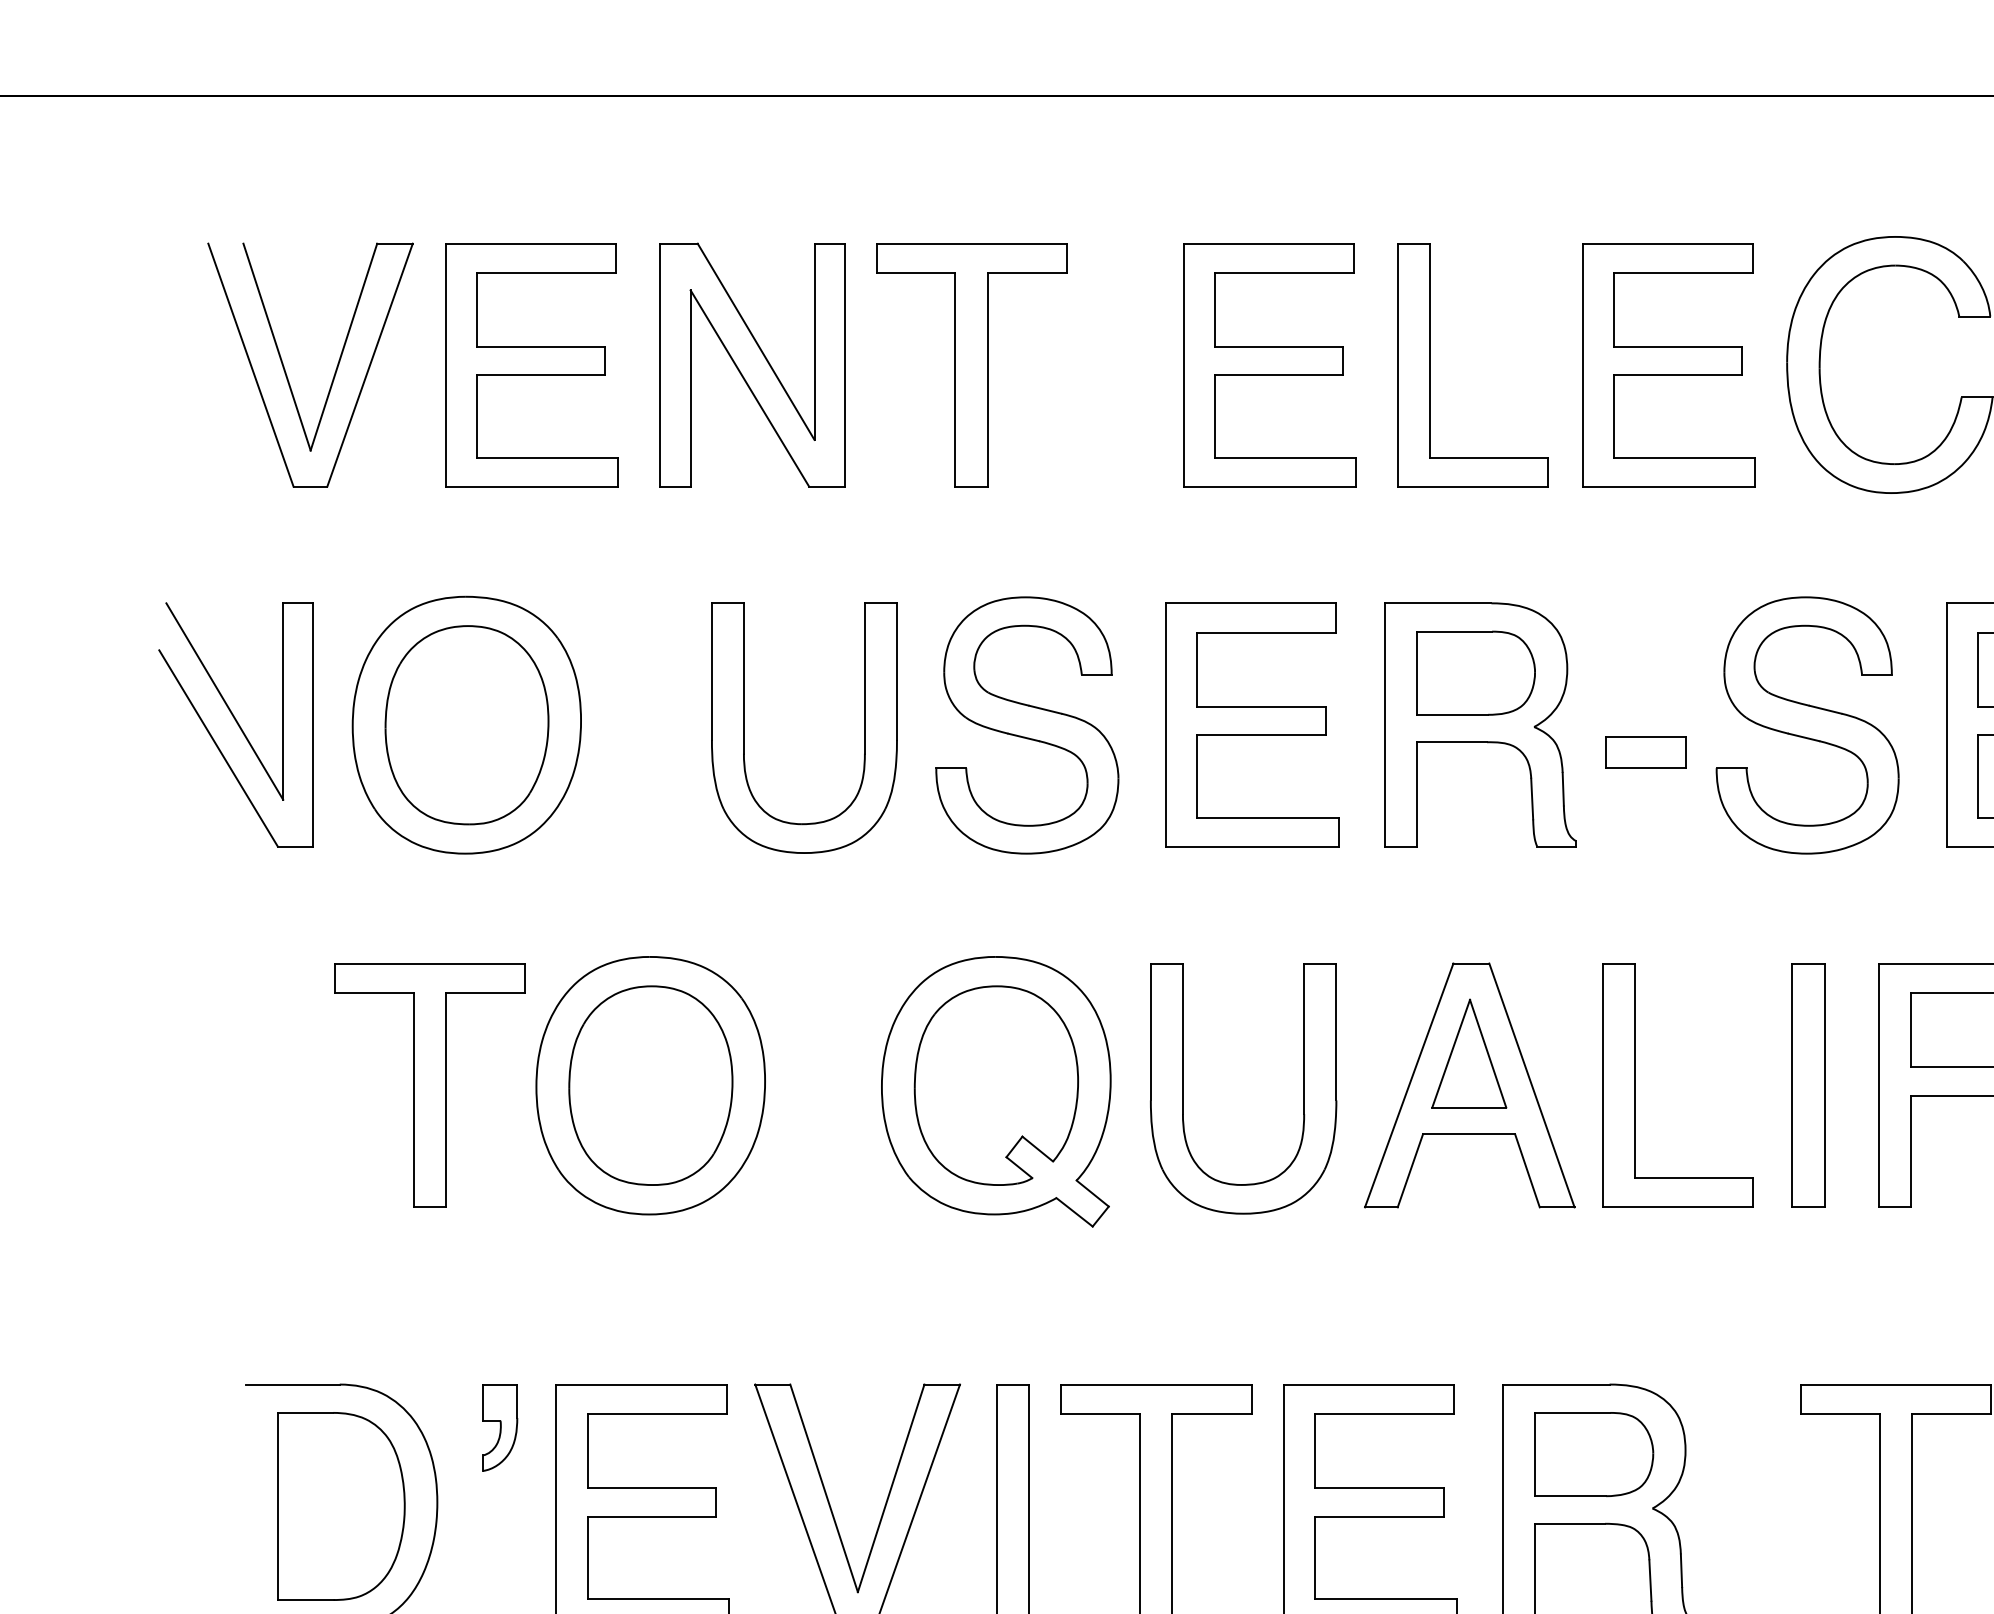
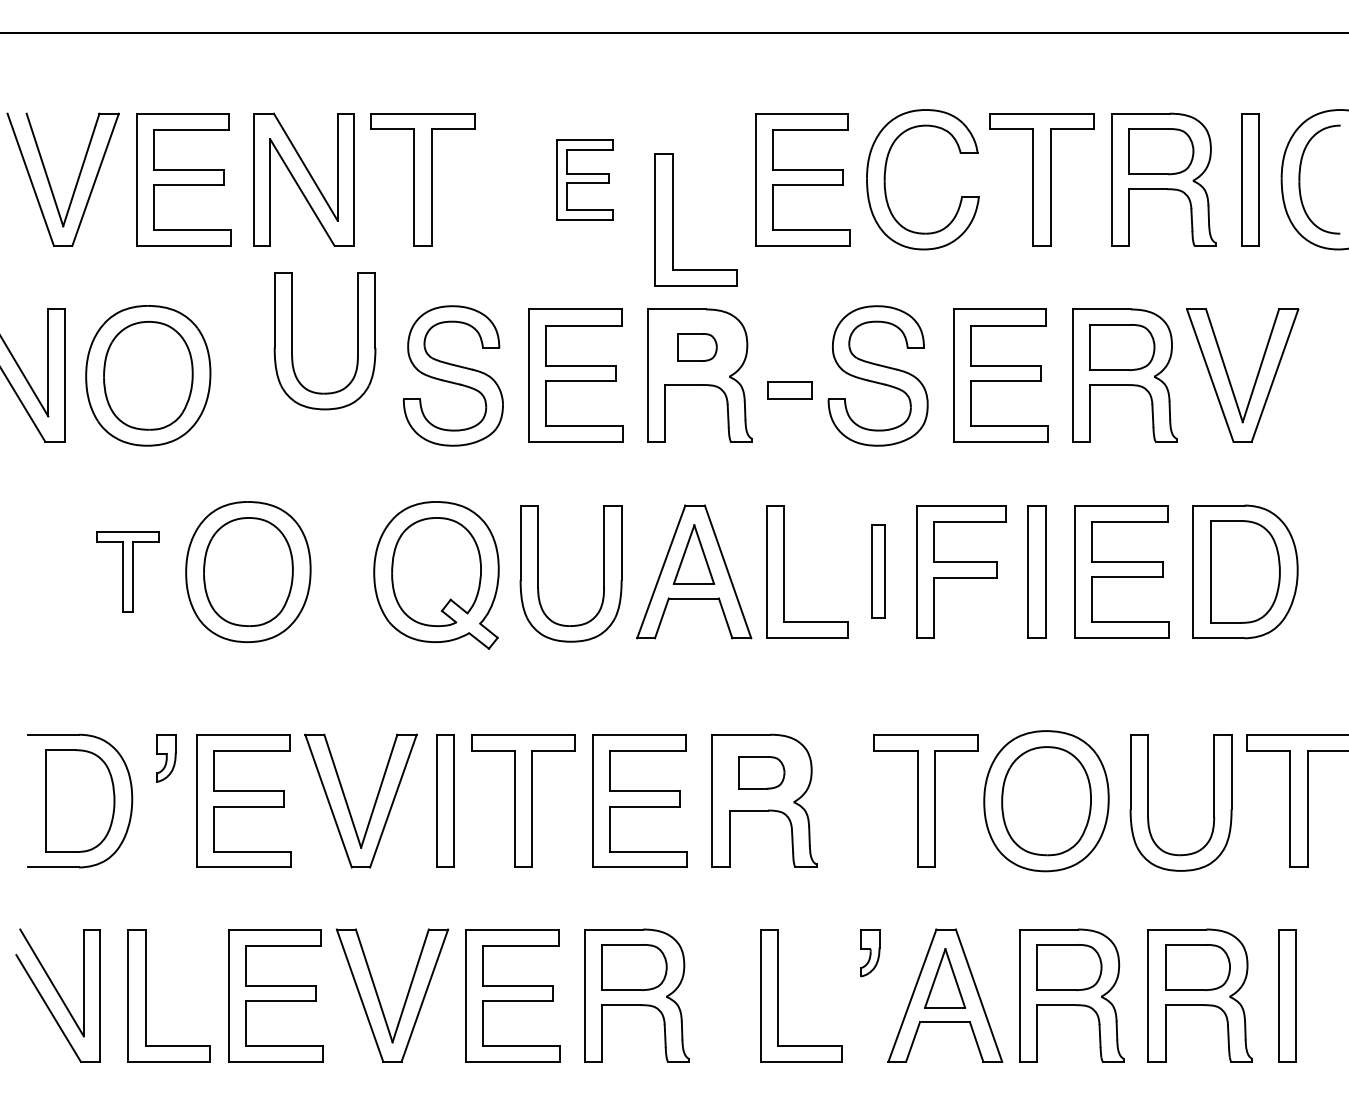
part: (1268, 364) -> (584, 179), size x0.6
part: (1431, 364) -> (673, 219), moved
part: (1475, 673) -> (697, 347), size x0.6
part: (744, 728) -> (292, 341), moved
part: (428, 1084) -> (127, 571), size x0.6
part: (1808, 1084) -> (878, 571), size x0.7
part: (1593, 1453) -> (761, 772), size x0.7

